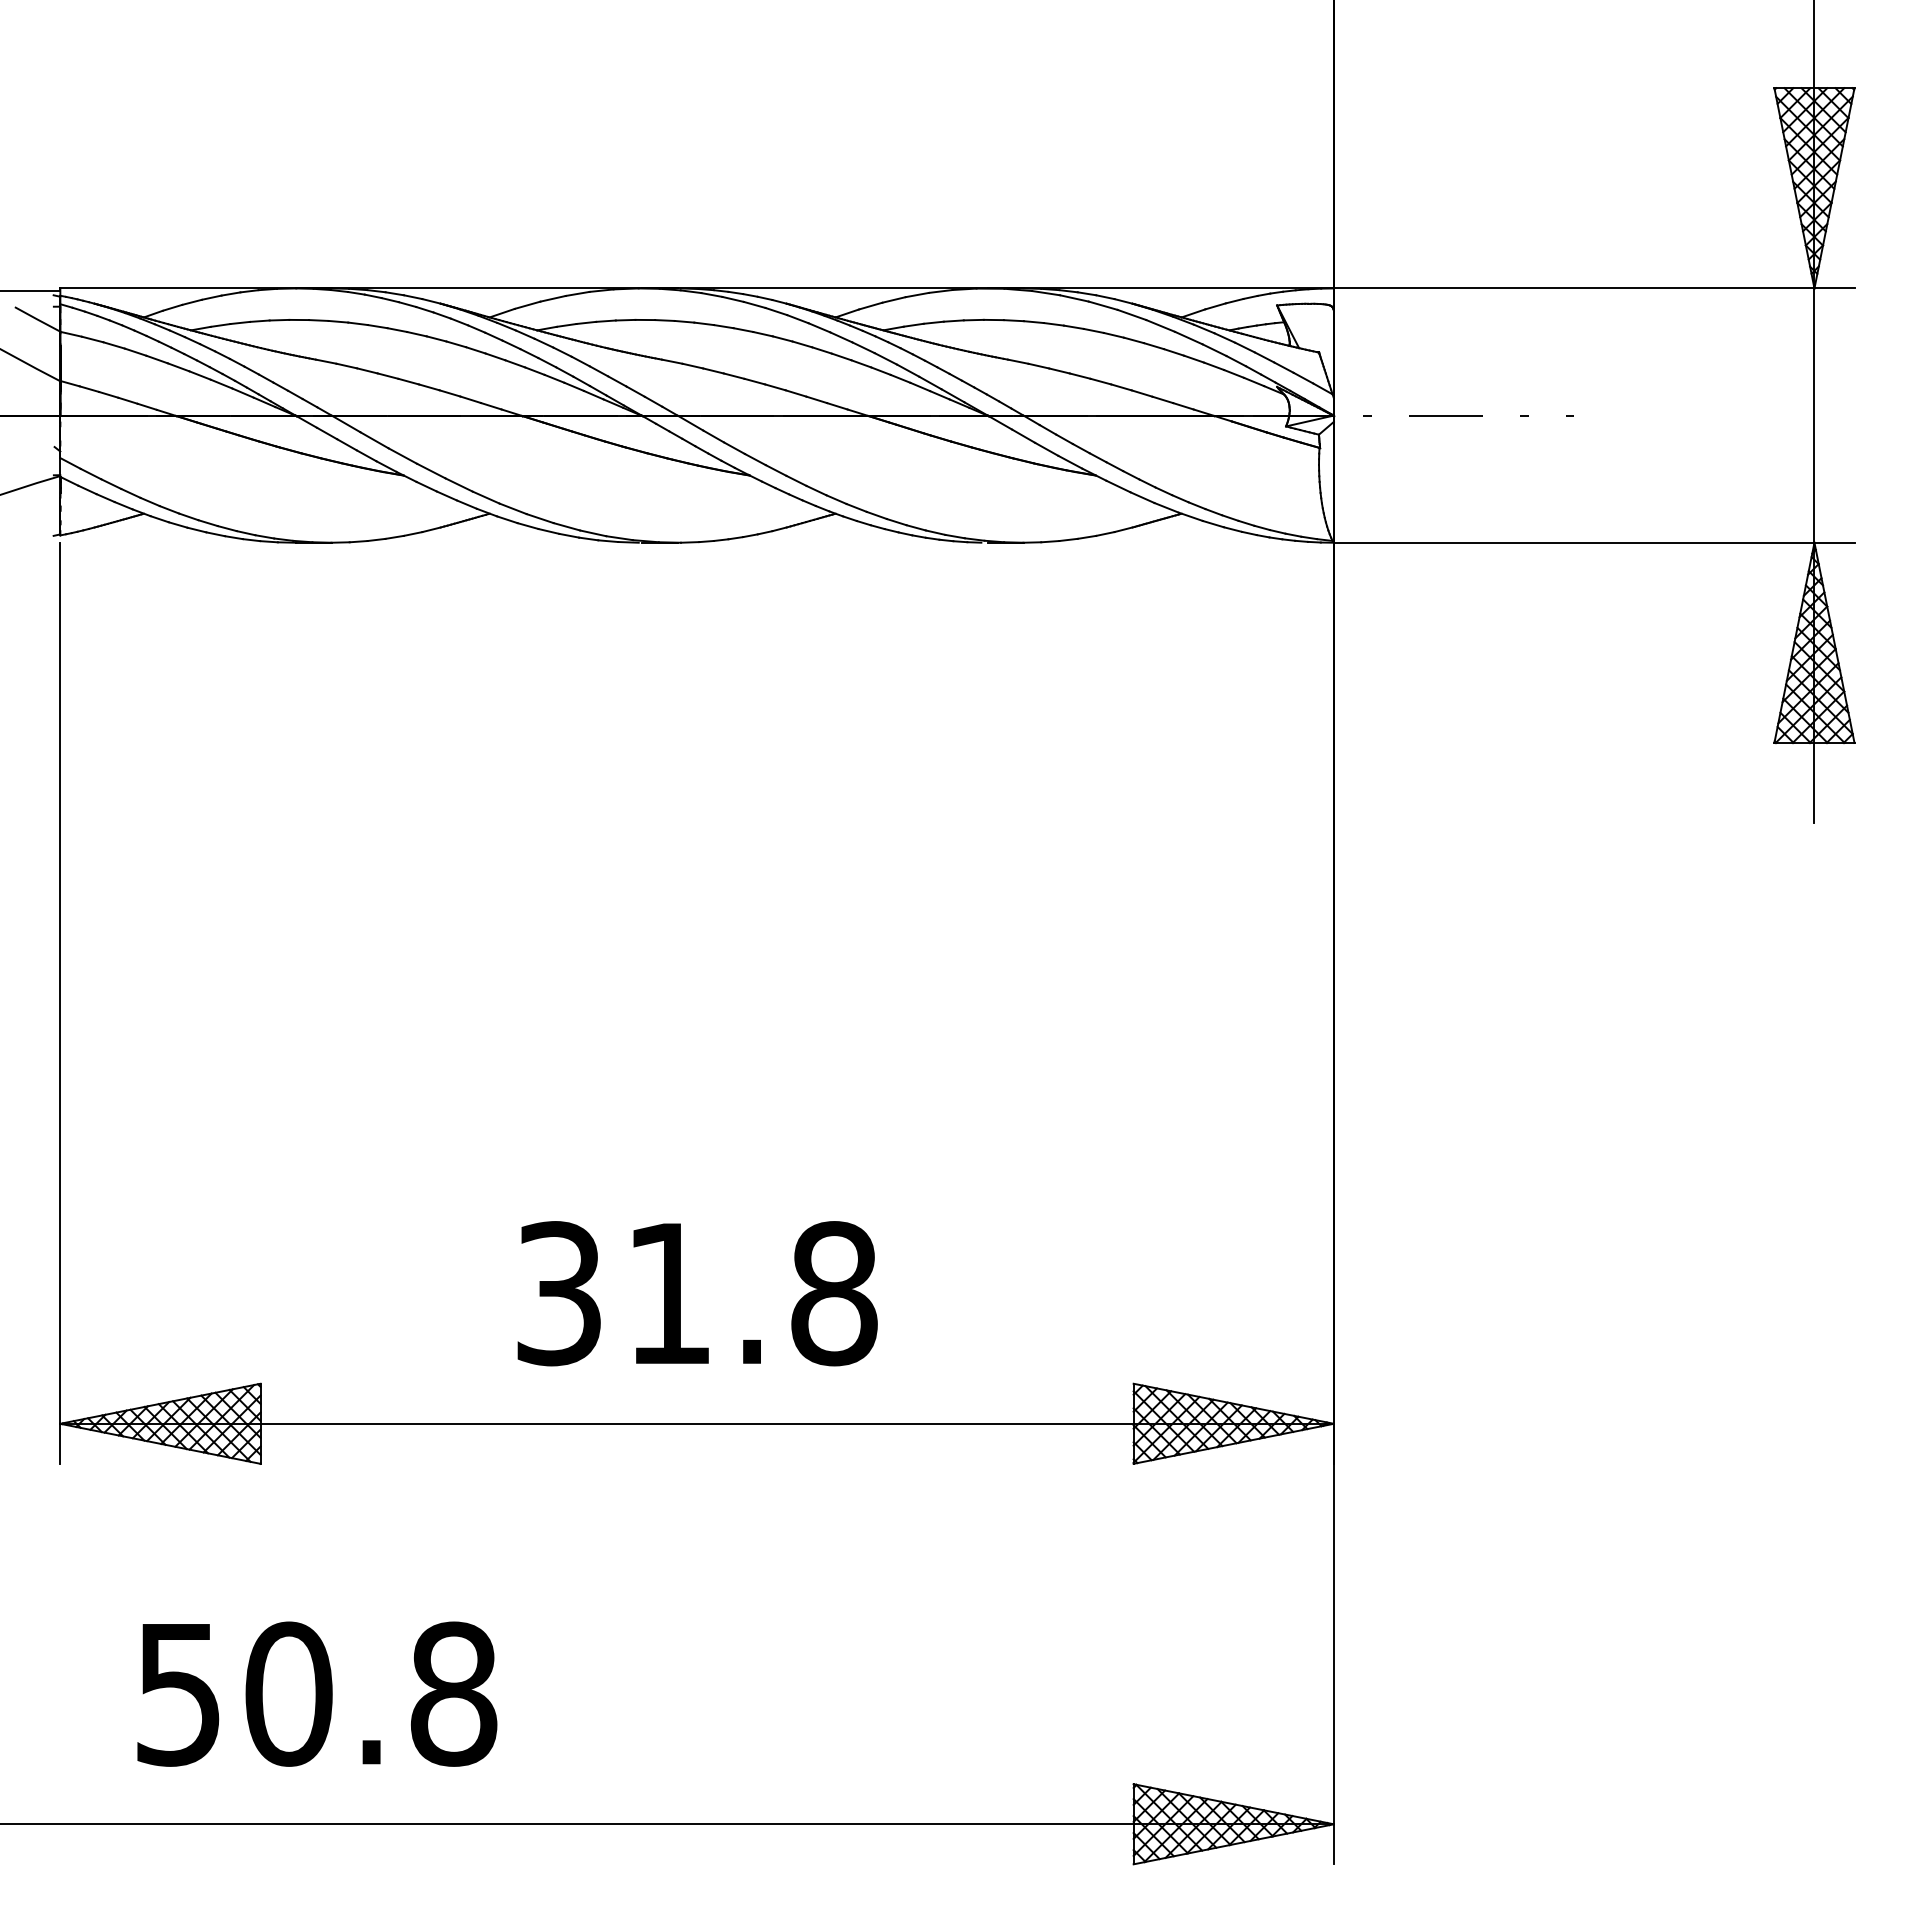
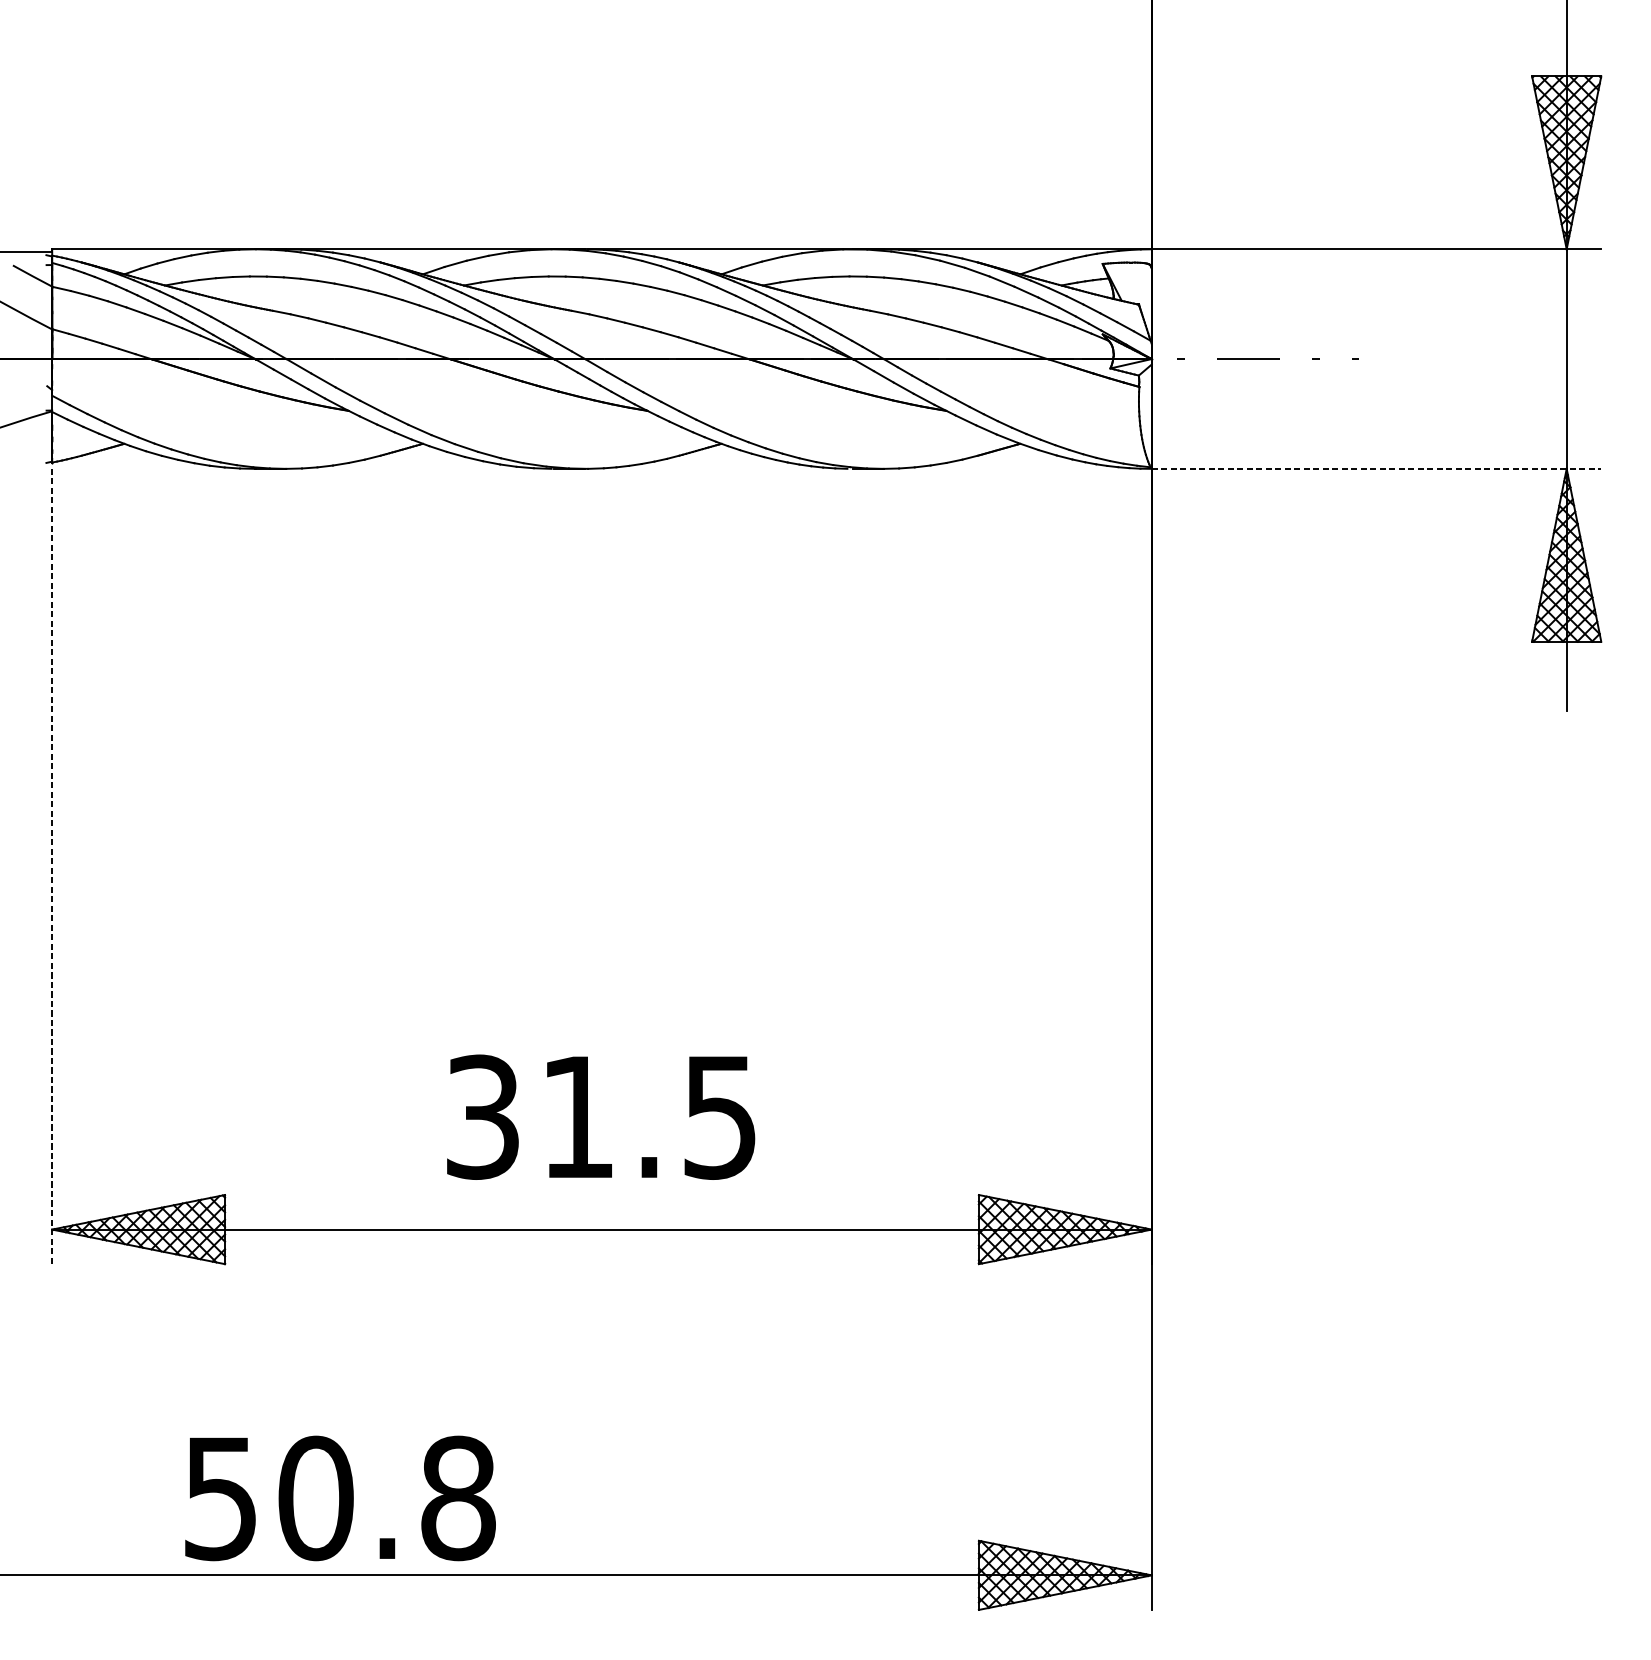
line: (1594, 542) -> (1376, 468), solid -> dashed
line: (60, 1003) -> (52, 866), solid -> dashed
text: (834, 1293) -> (720, 1117), 31.8 -> 31.5
text: (317, 1693) -> (340, 1497), moved

